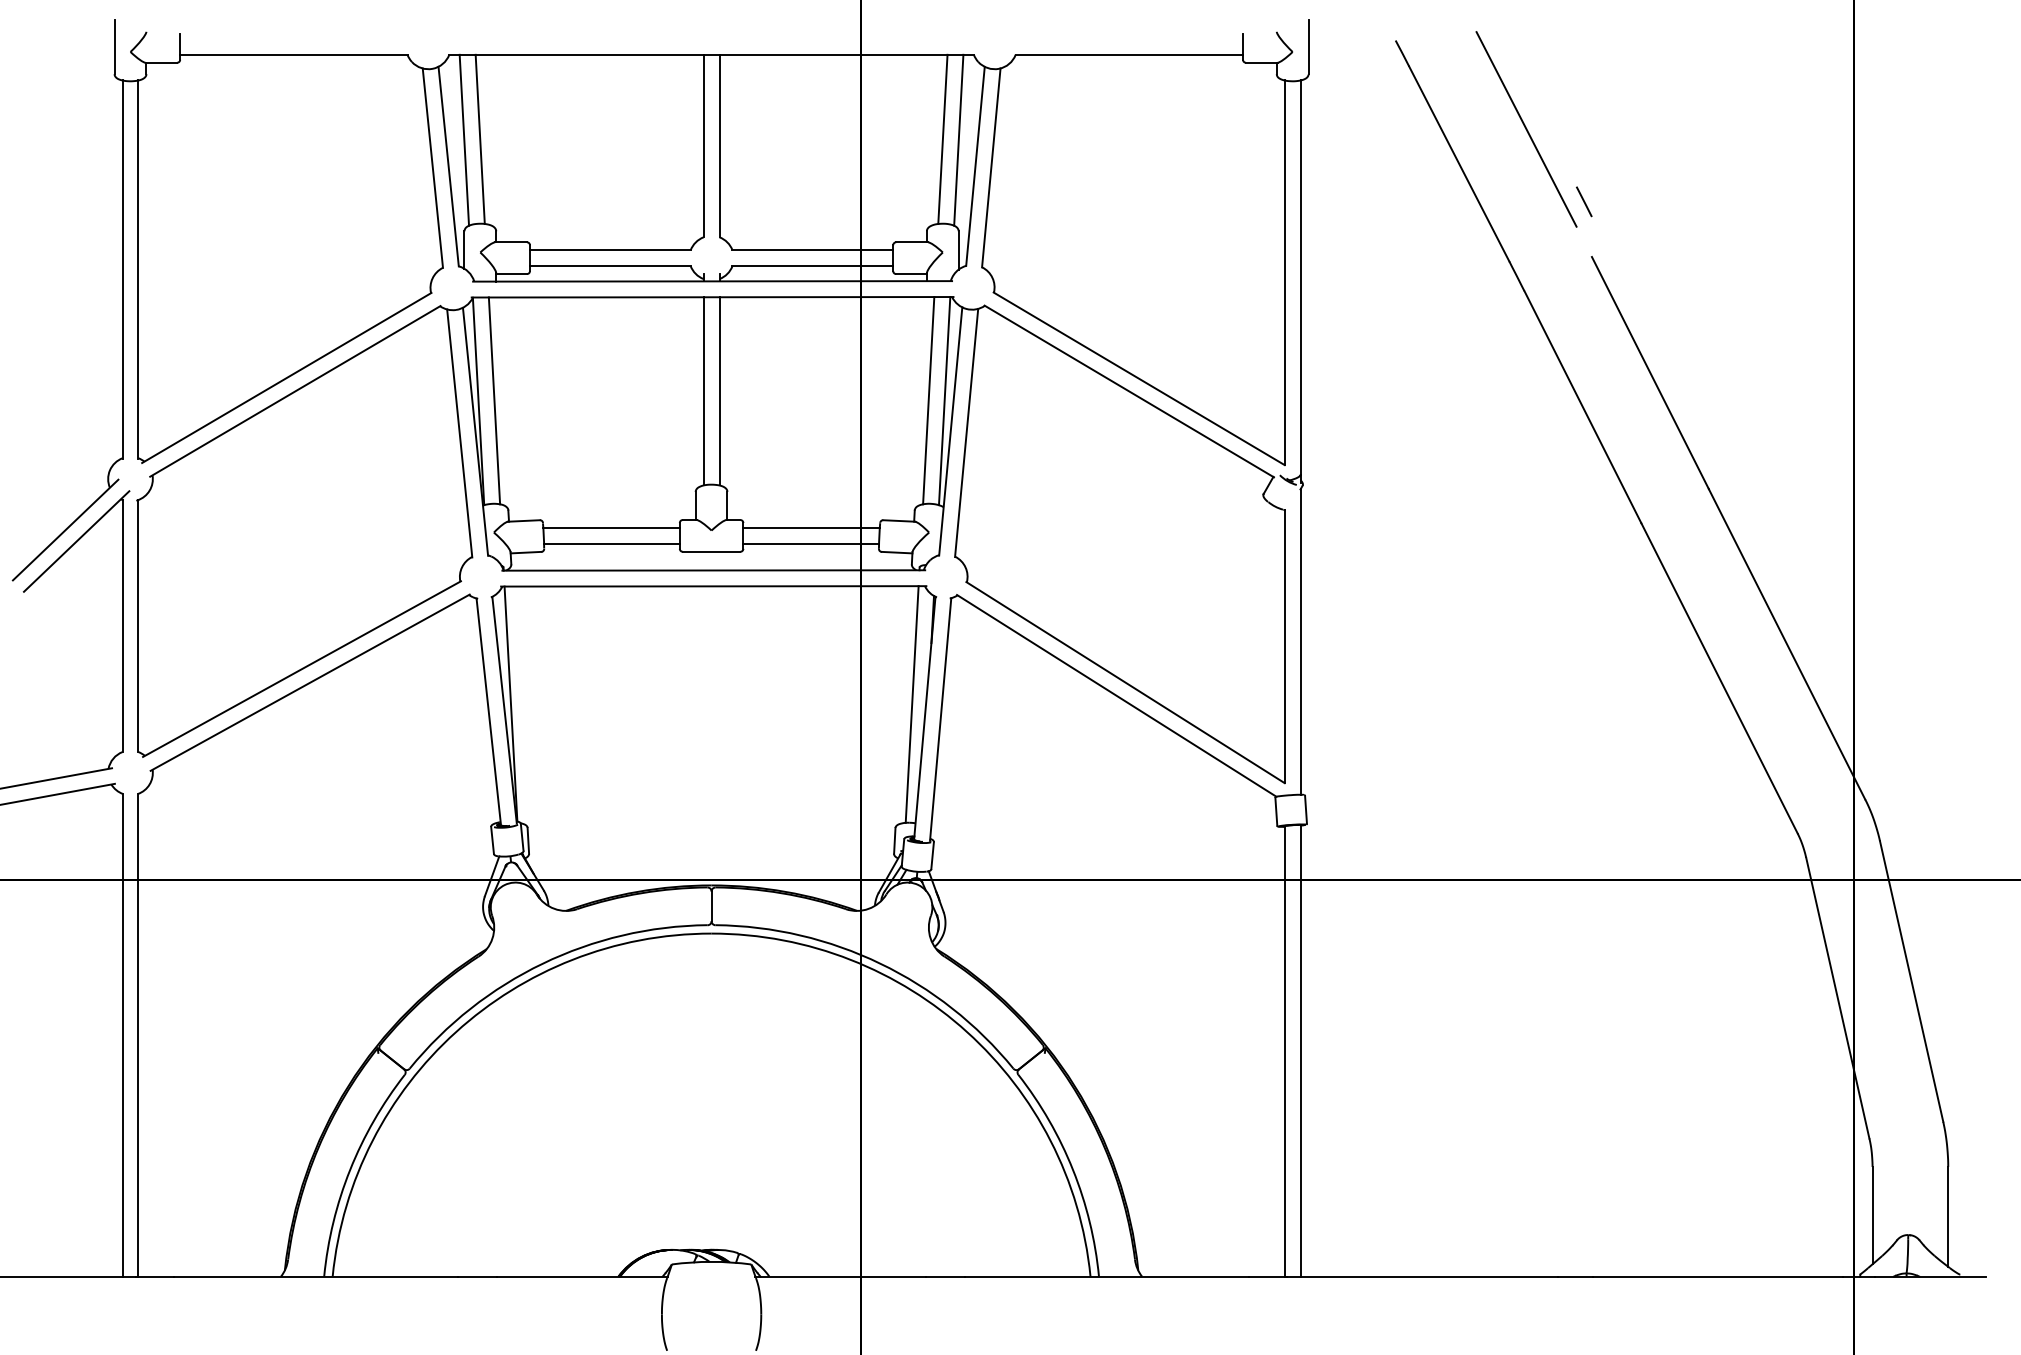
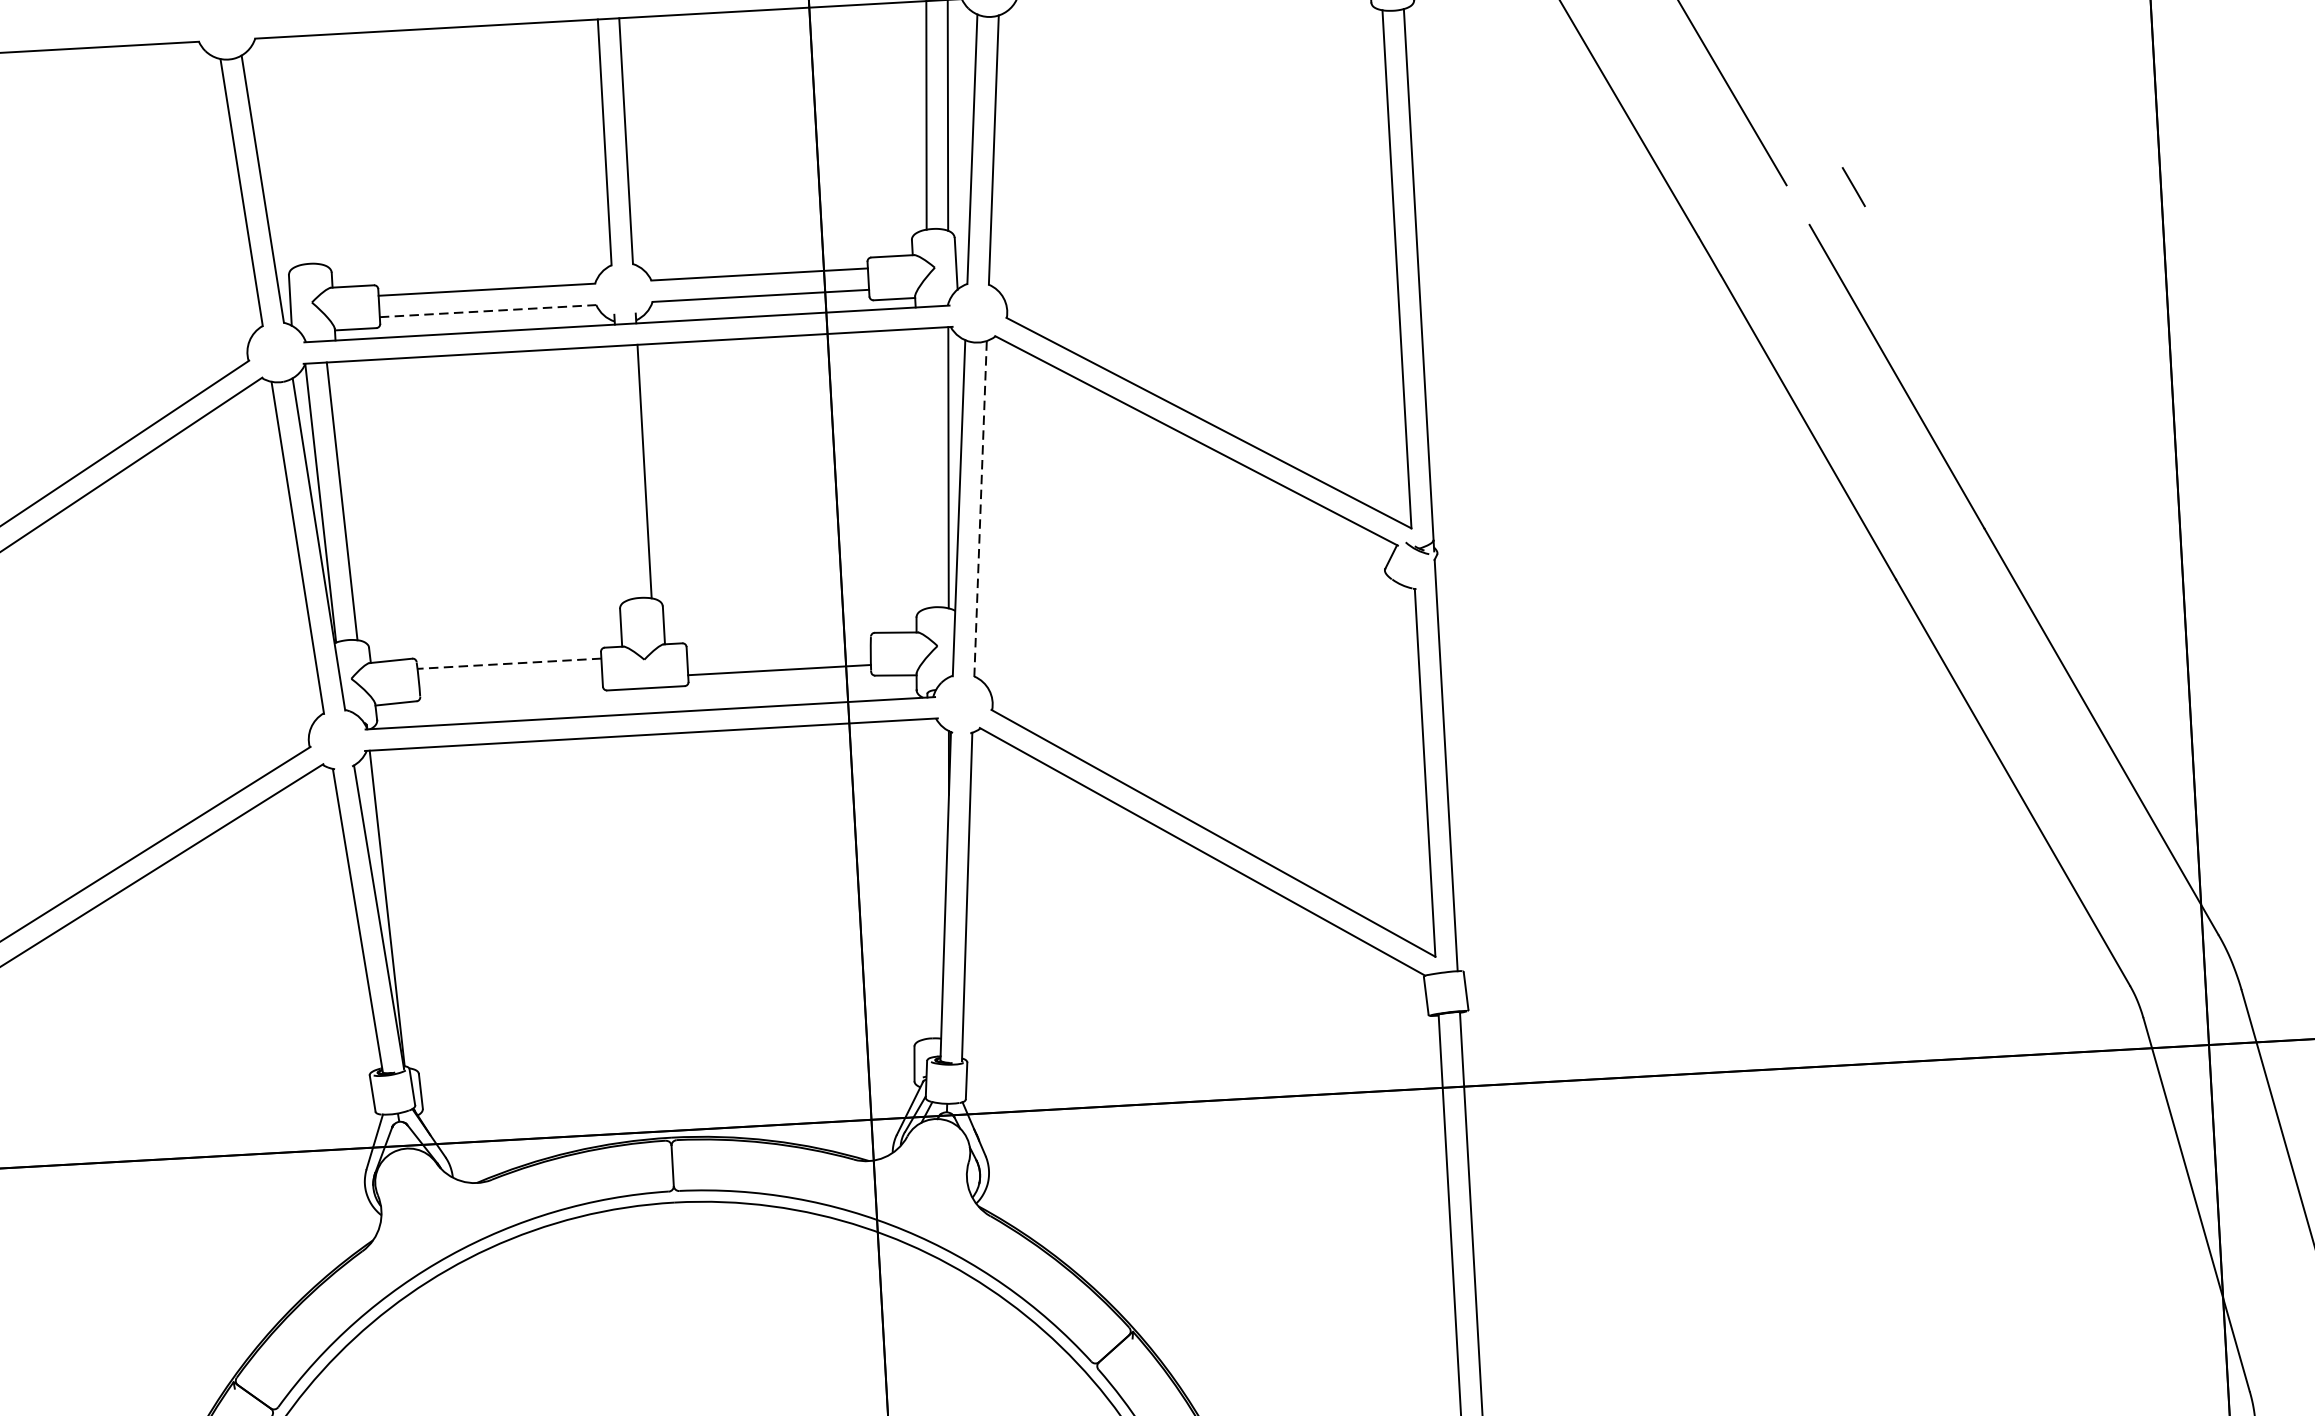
line: (464, 139) -> (282, 151), removed
line: (479, 139) -> (302, 150), removed
line: (1584, 201) -> (1854, 186), moved
line: (610, 266) -> (488, 311), solid -> dashed
line: (703, 391) -> (622, 472), removed
line: (928, 400) -> (926, 468), removed
line: (966, 433) -> (980, 509), solid -> dashed
line: (611, 527) -> (509, 663), solid -> dashed
line: (811, 527) -> (778, 648), removed
line: (611, 543) -> (510, 684), removed
line: (911, 704) -> (926, 878), removed

